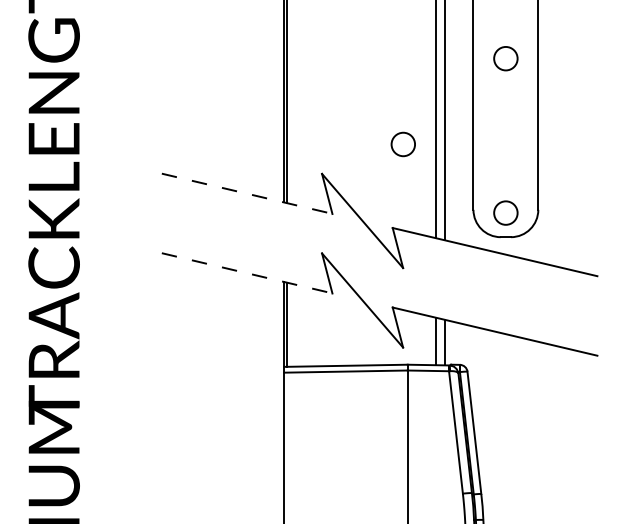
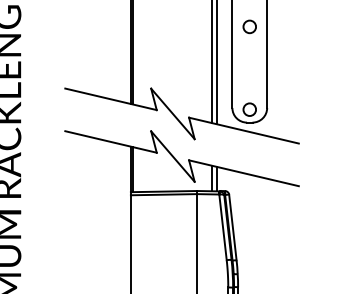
circle: (402, 143) -> (194, 72), removed
line: (248, 194) -> (111, 99), dashed -> solid
line: (248, 272) -> (111, 141), dashed -> solid

